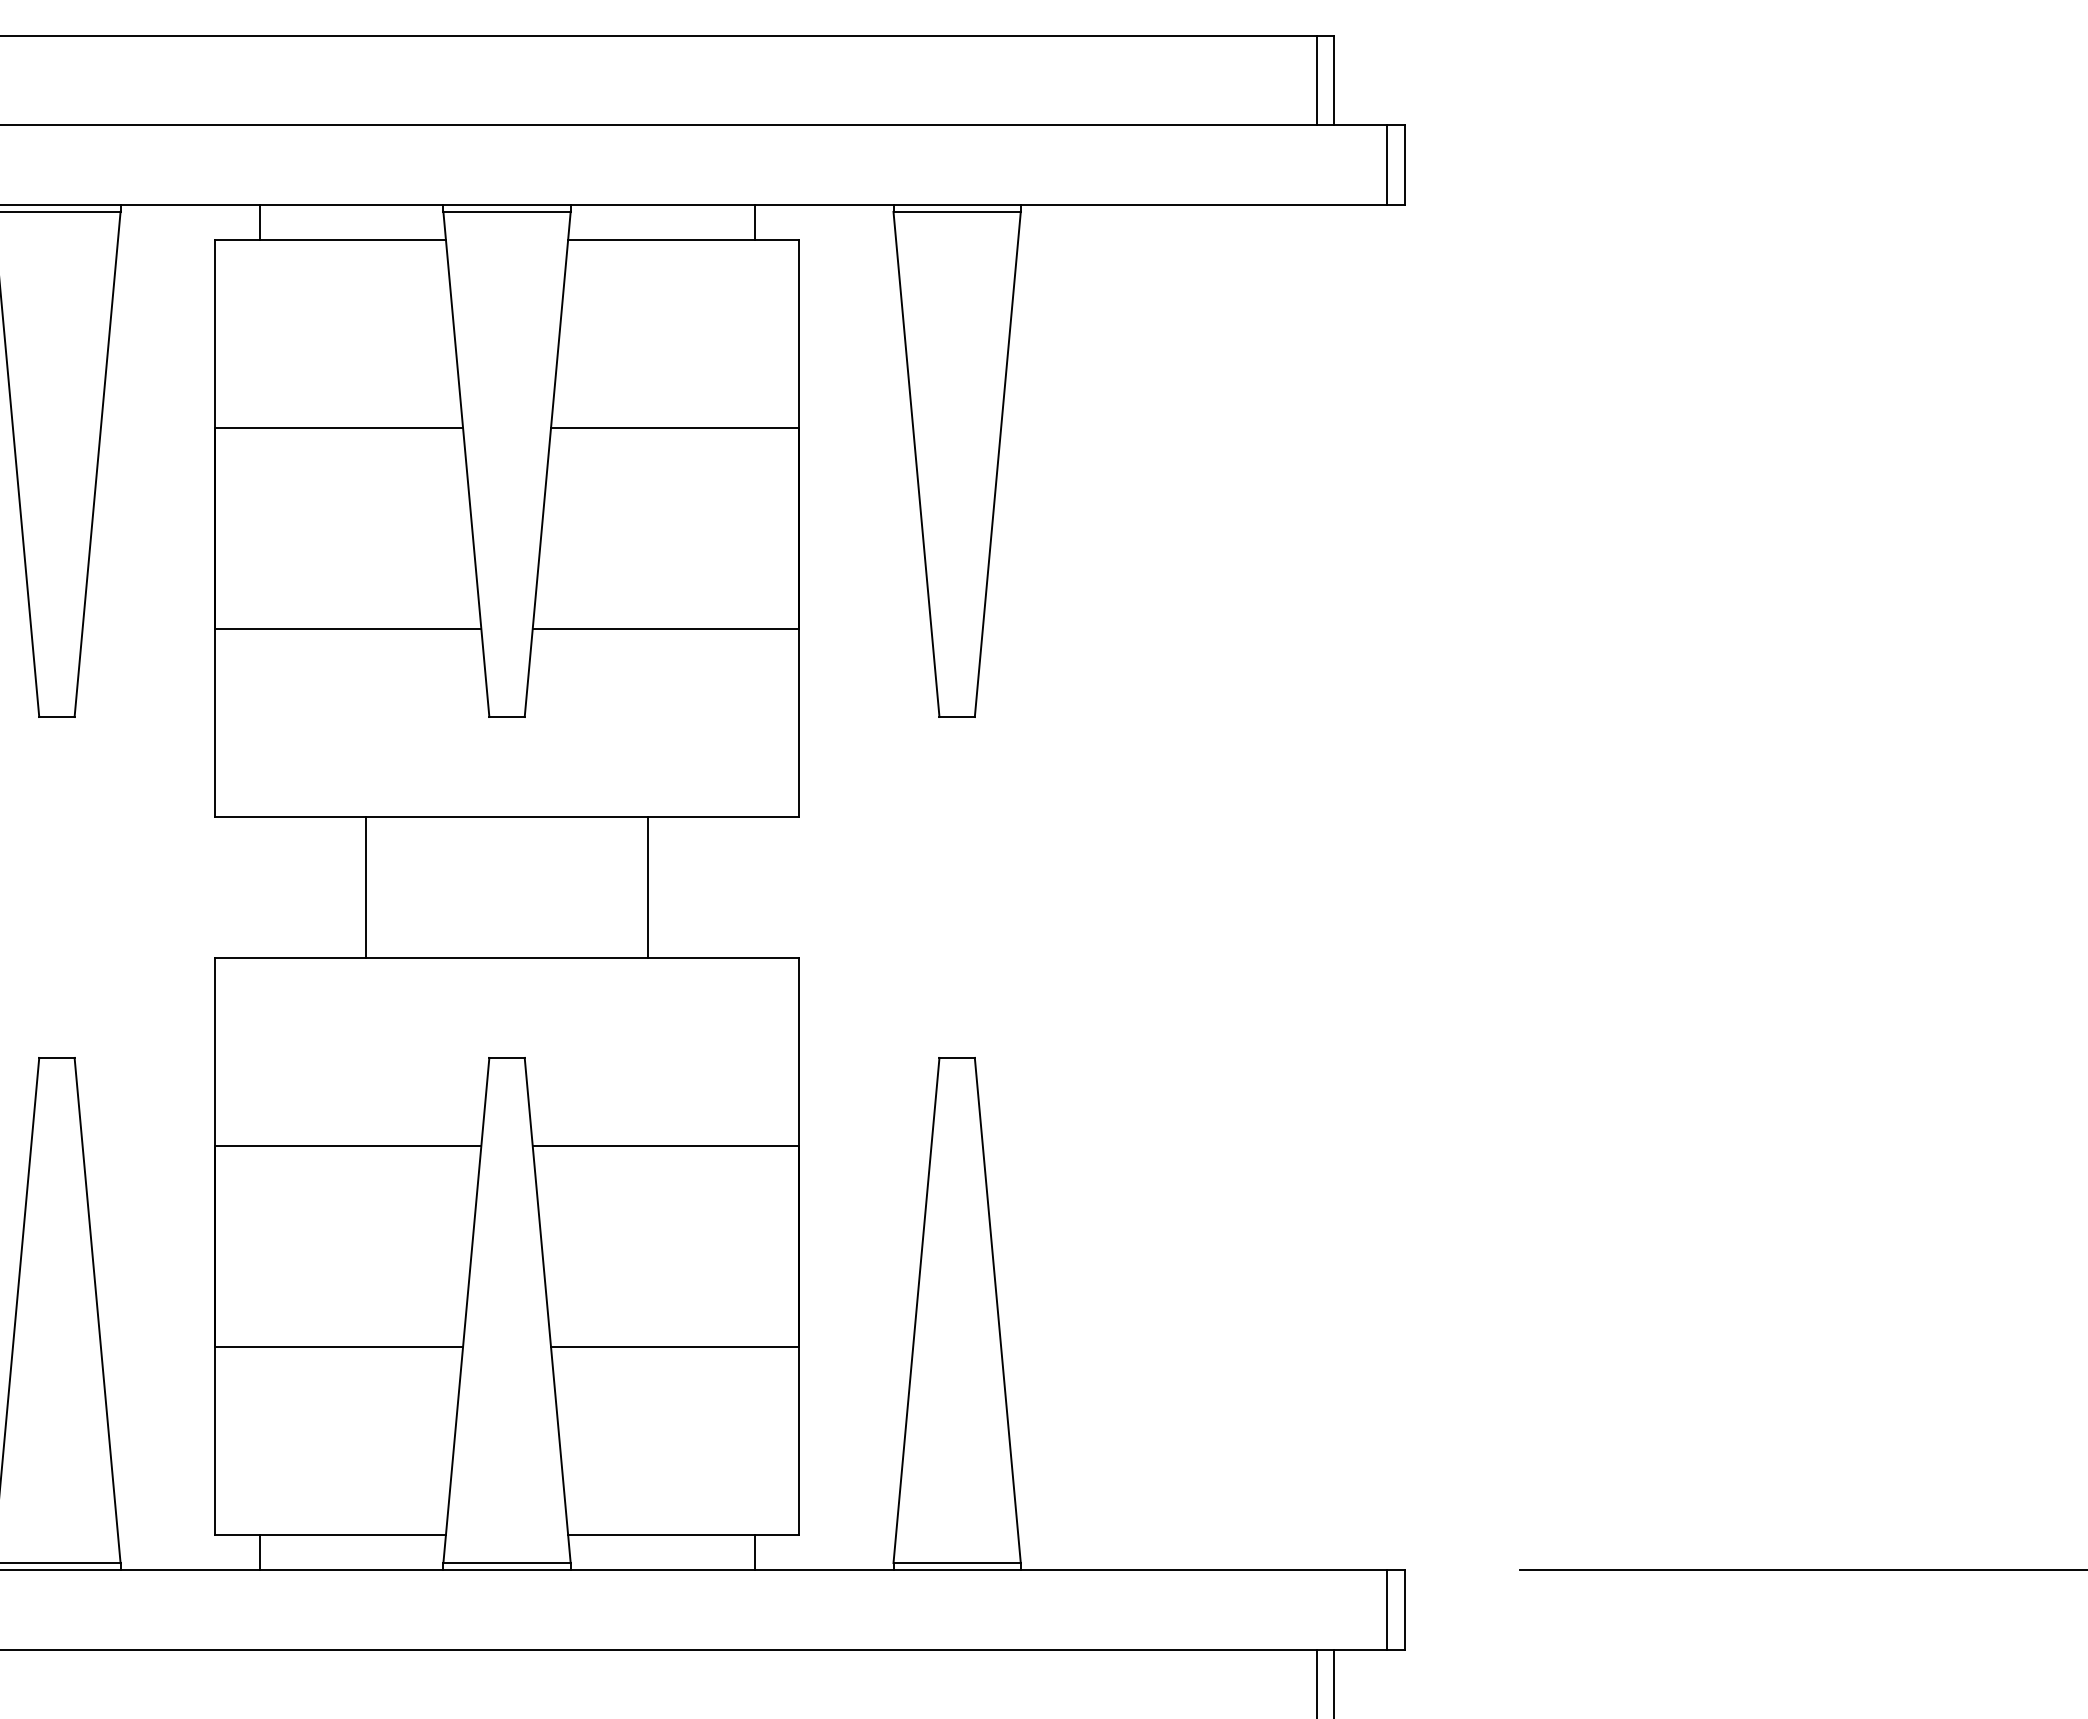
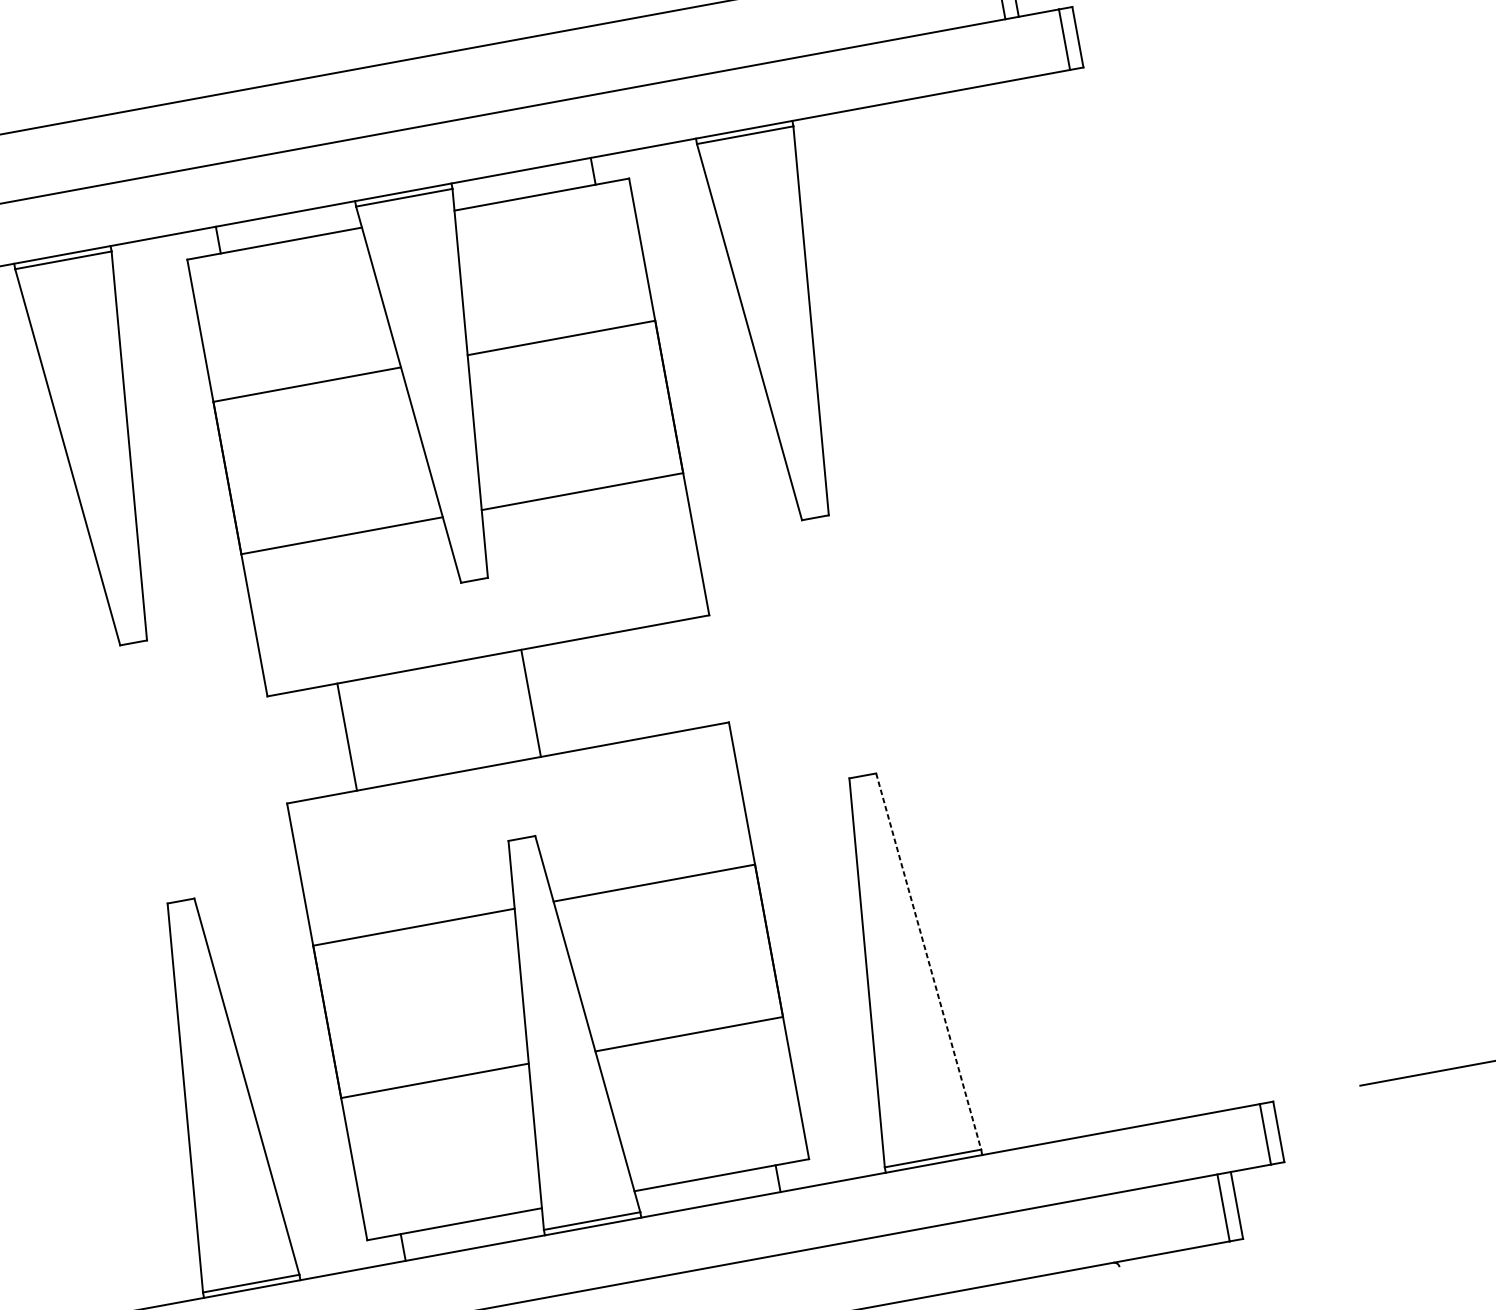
line: (365, 887) -> (347, 737), moved
line: (648, 887) -> (531, 703), moved
line: (997, 1310) -> (928, 961), solid -> dashed

